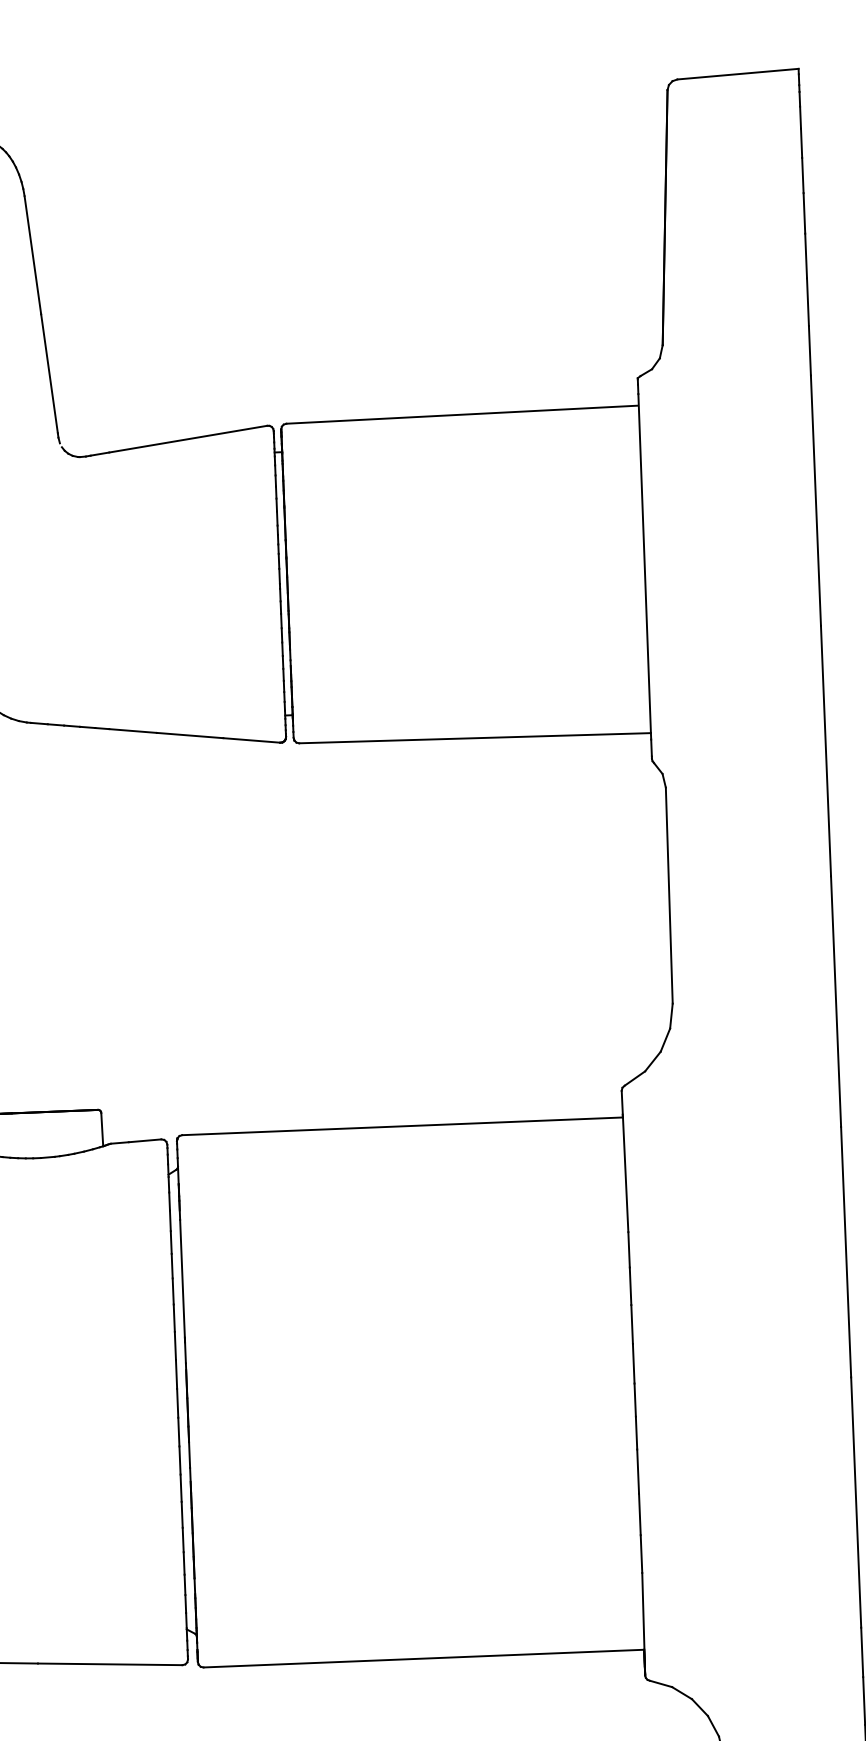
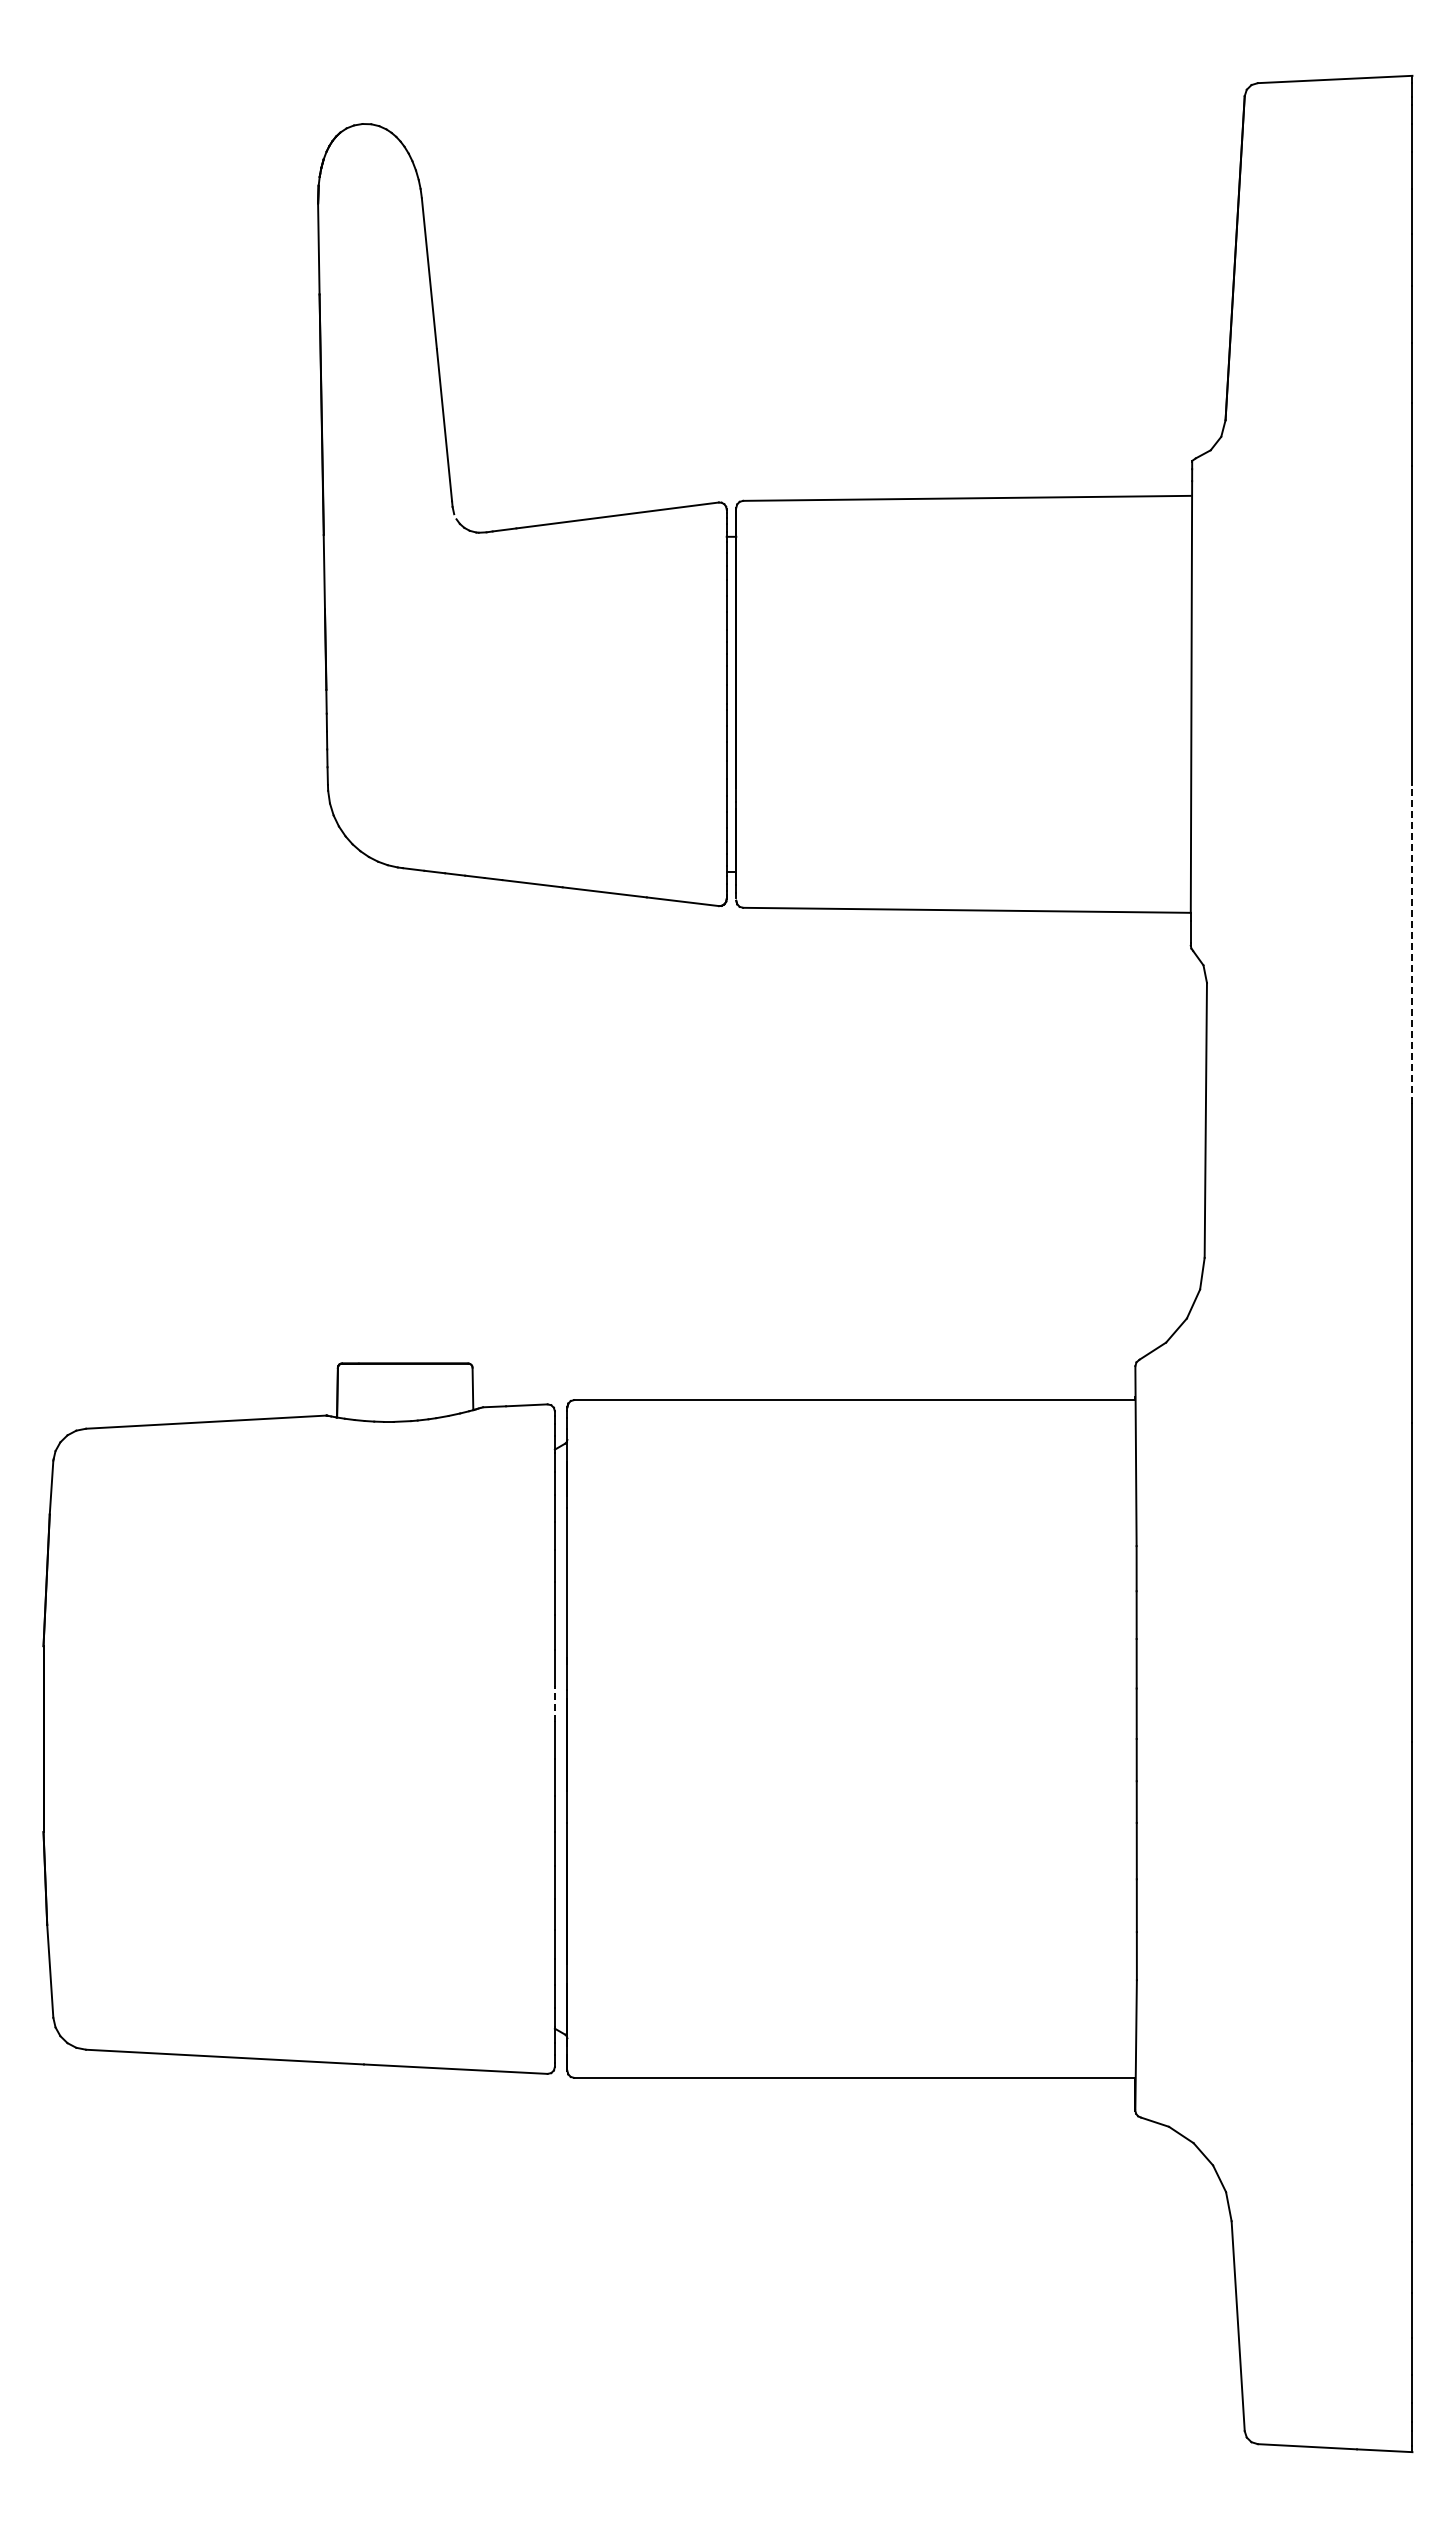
line: (826, 750) -> (1412, 944), solid -> dashed
line: (176, 1374) -> (554, 1703), solid -> dashed

